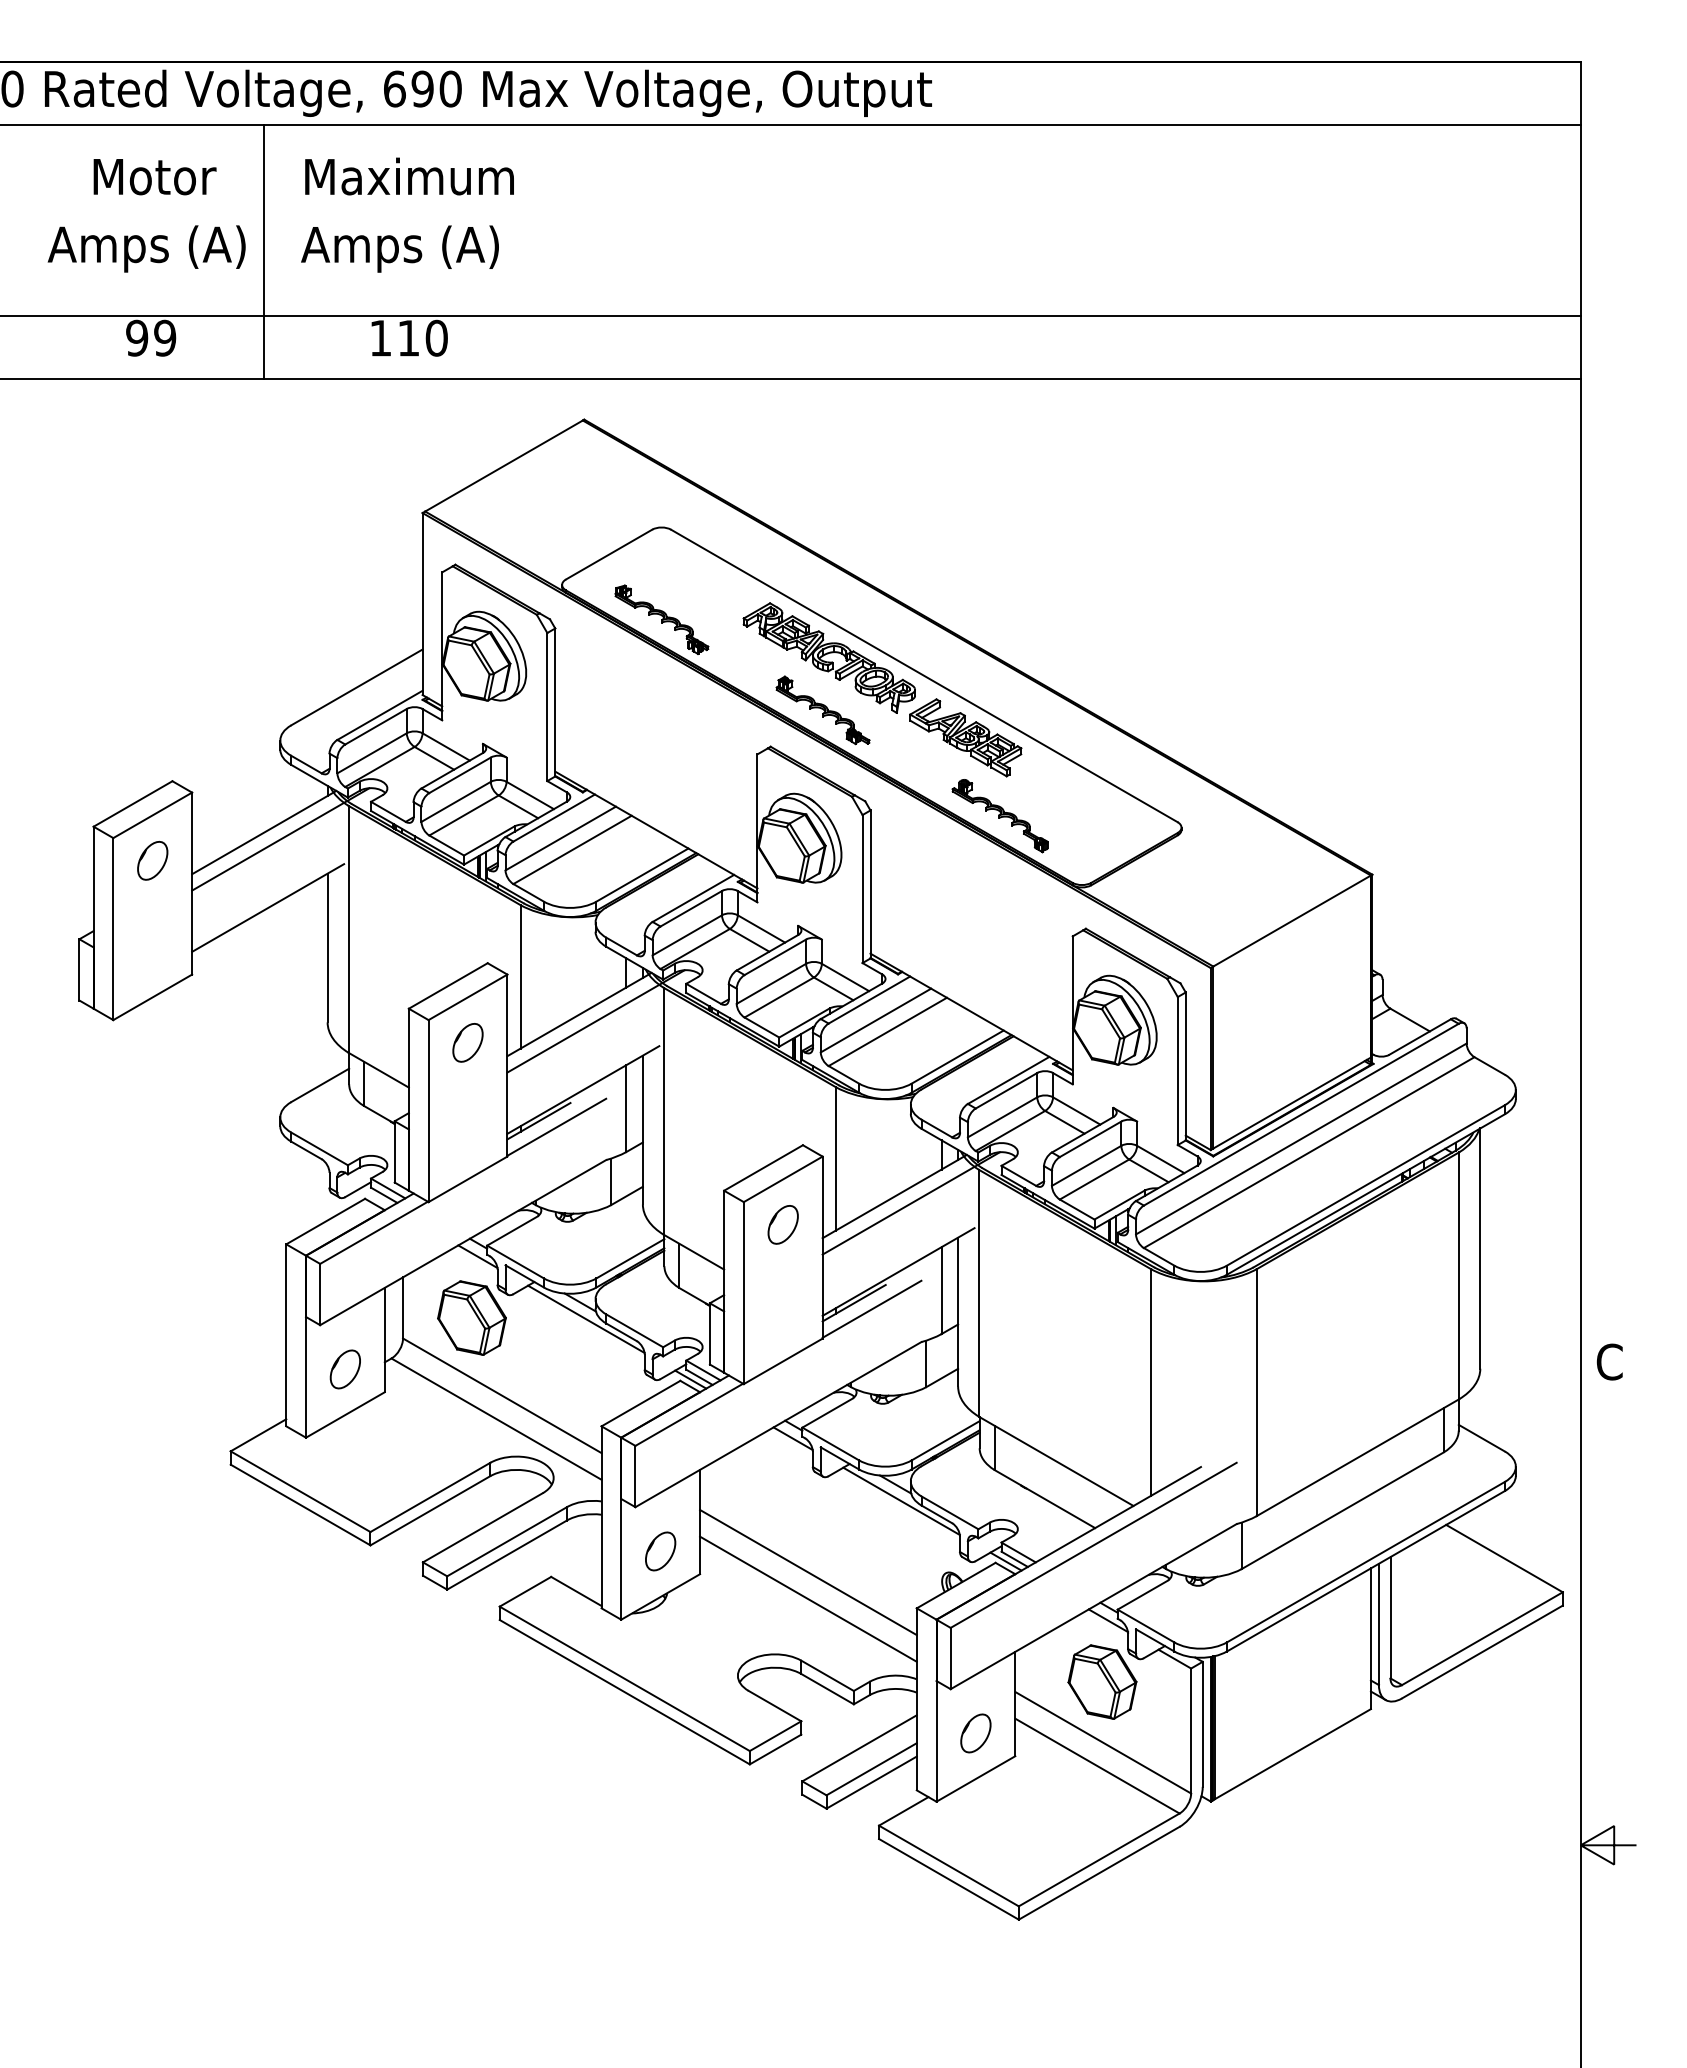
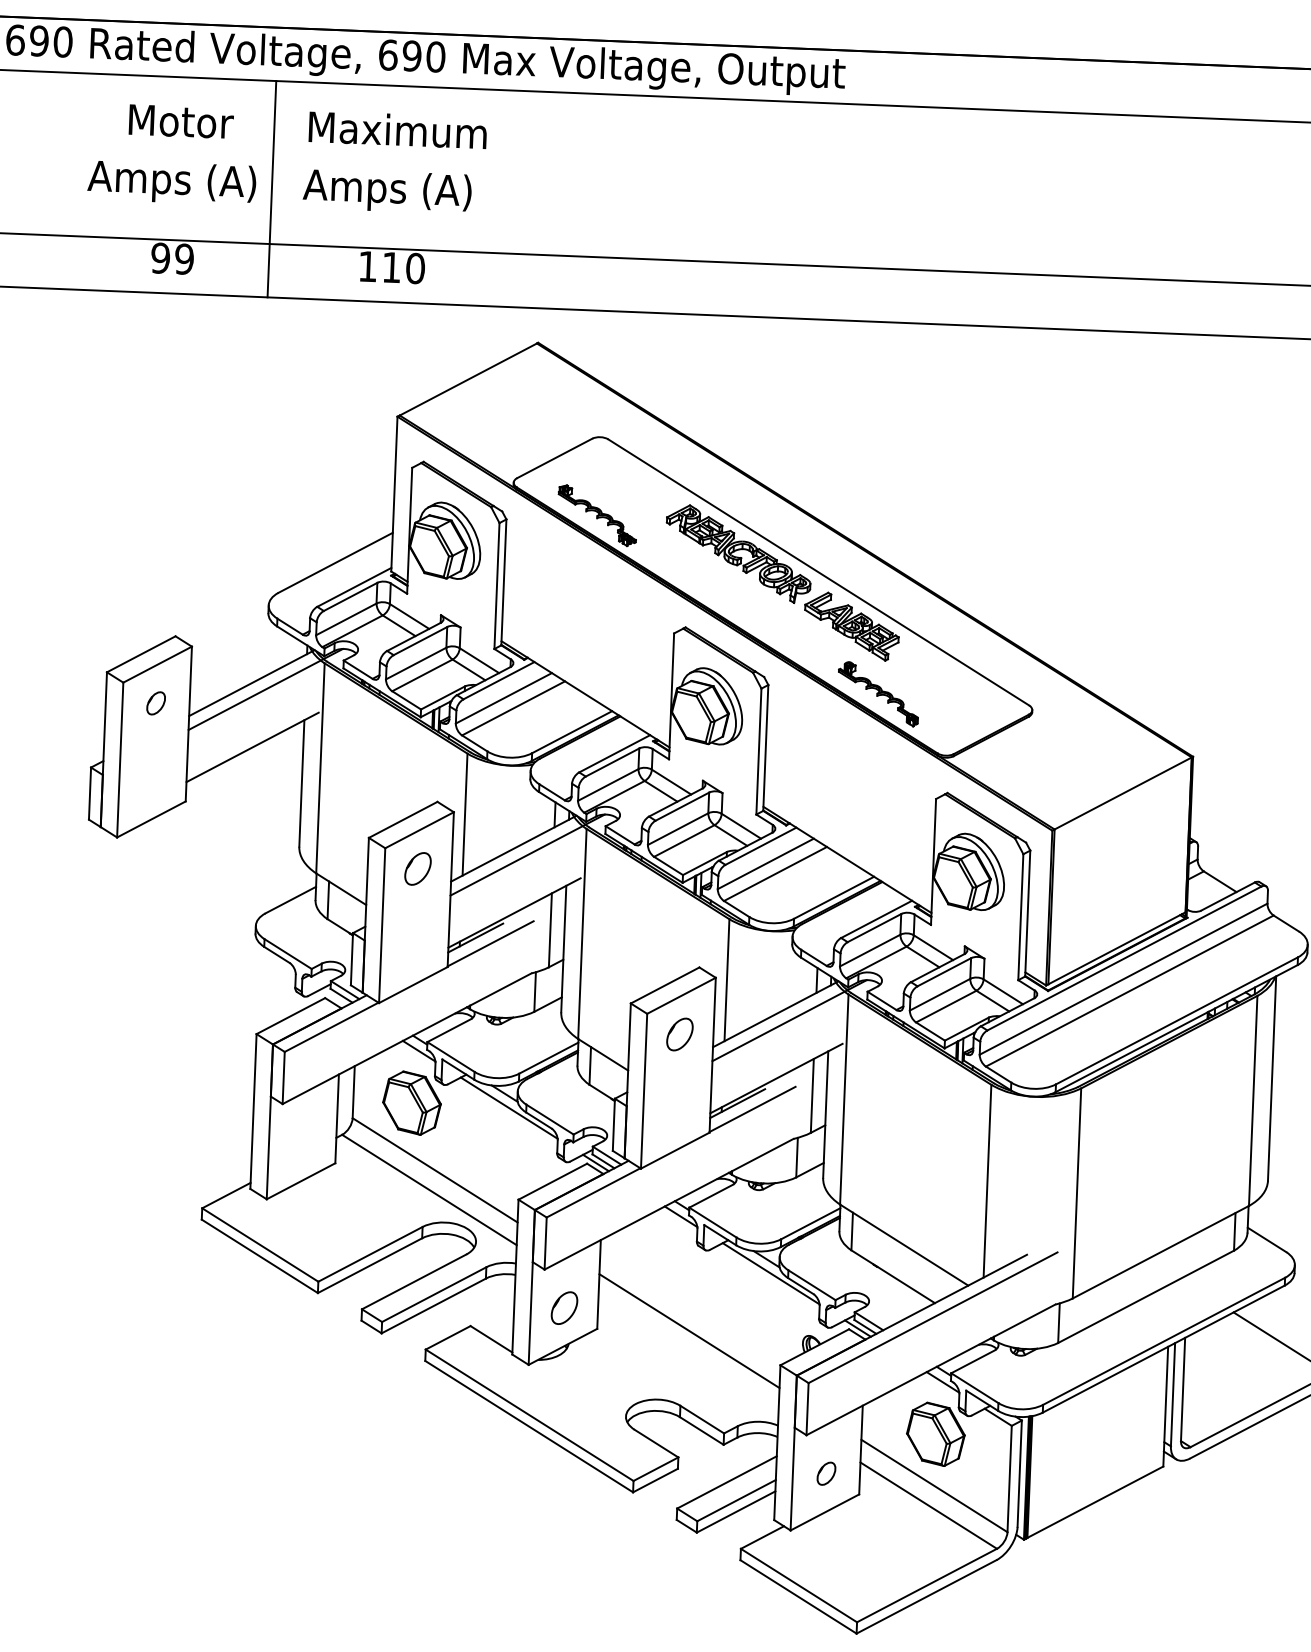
part: (822, 710) -> (730, 598), removed
part: (152, 860) -> (155, 703), size x0.7
part: (344, 1369) -> (301, 1142), removed
line: (808, 1598) -> (688, 1353), removed
part: (975, 1733) -> (826, 1473), size x0.7

